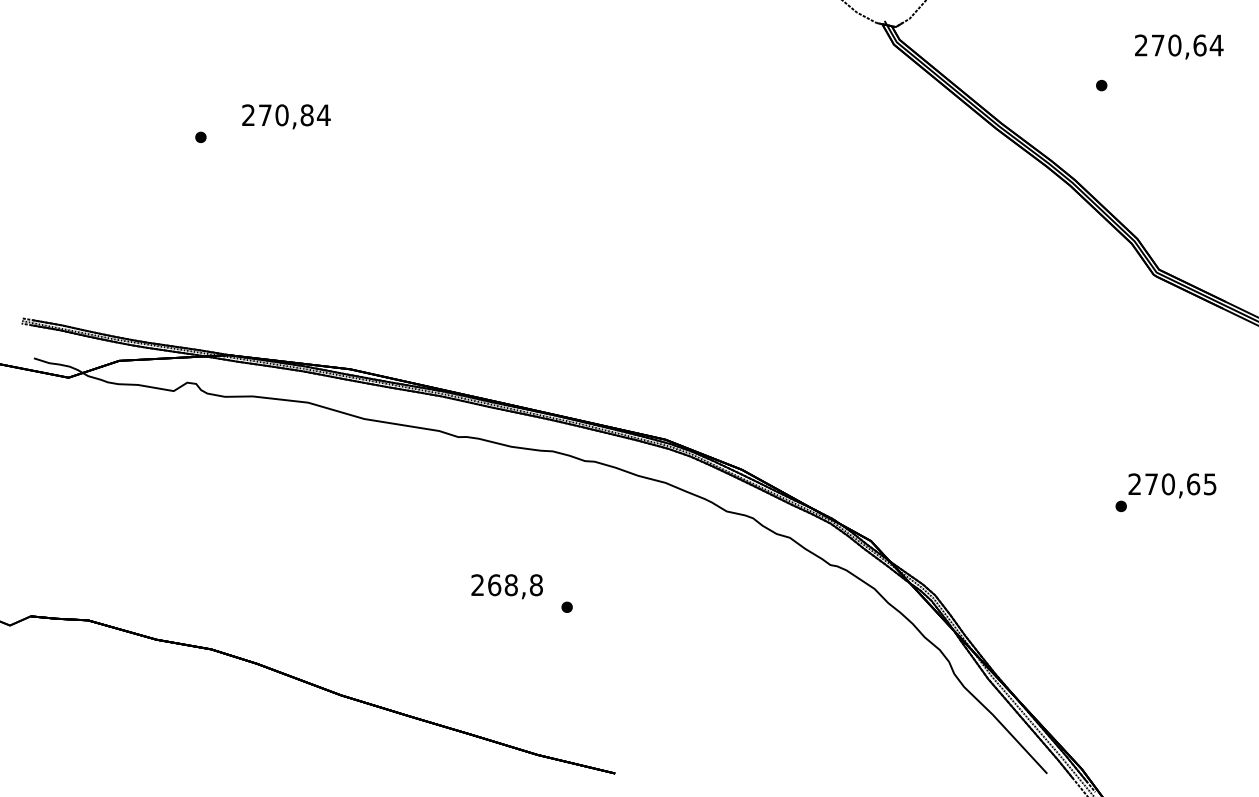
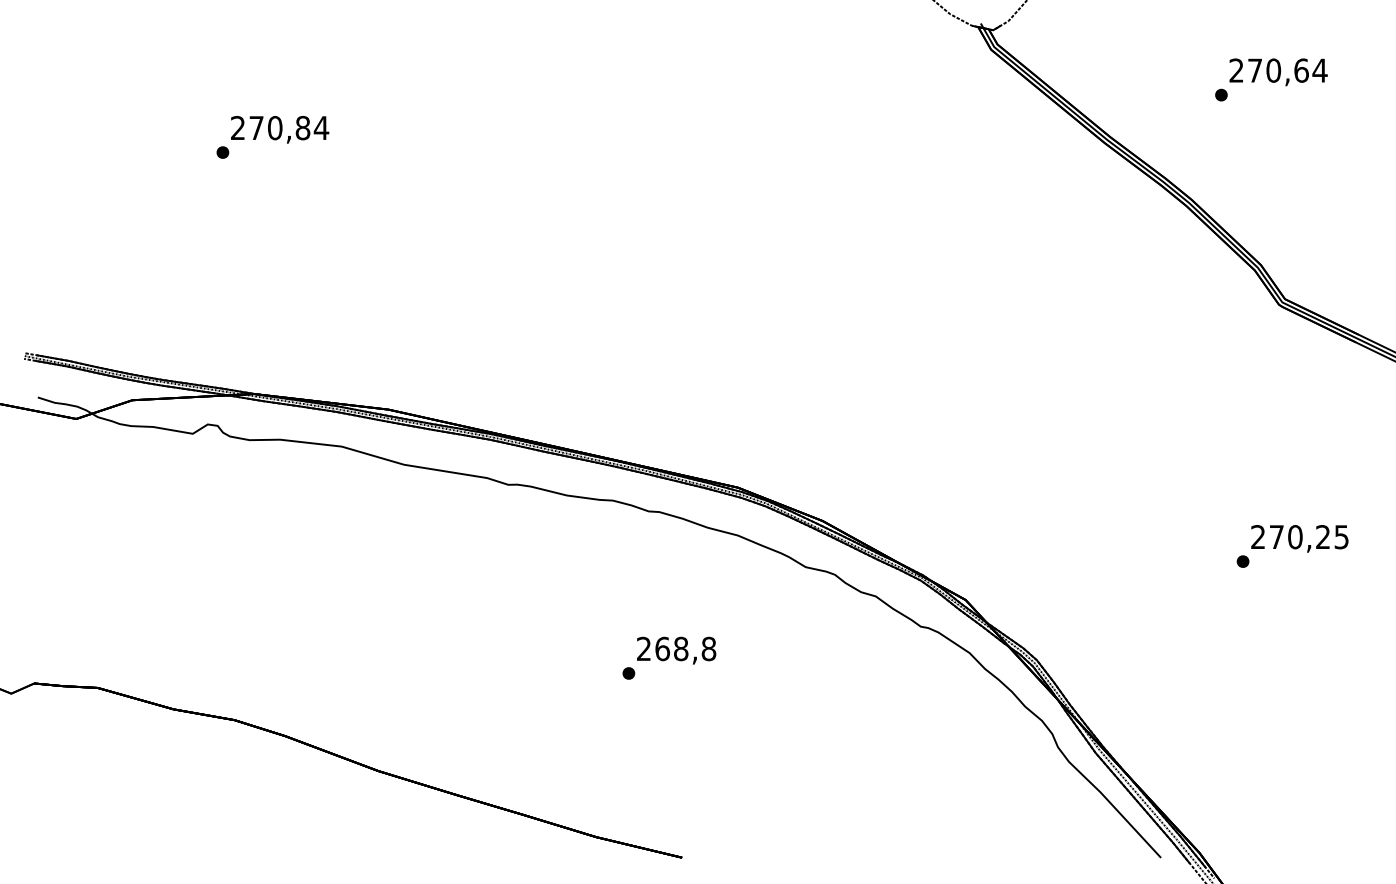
text: (1179, 46) -> (1278, 71), moved
text: (286, 116) -> (280, 129), moved
text: (1193, 484) -> (1323, 537), 270,65 -> 270,25
text: (506, 586) -> (675, 650), moved

